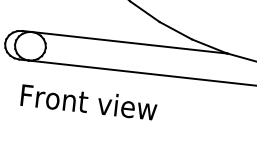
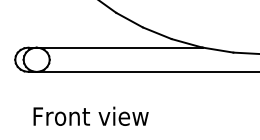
text: (88, 101) -> (90, 115), moved

